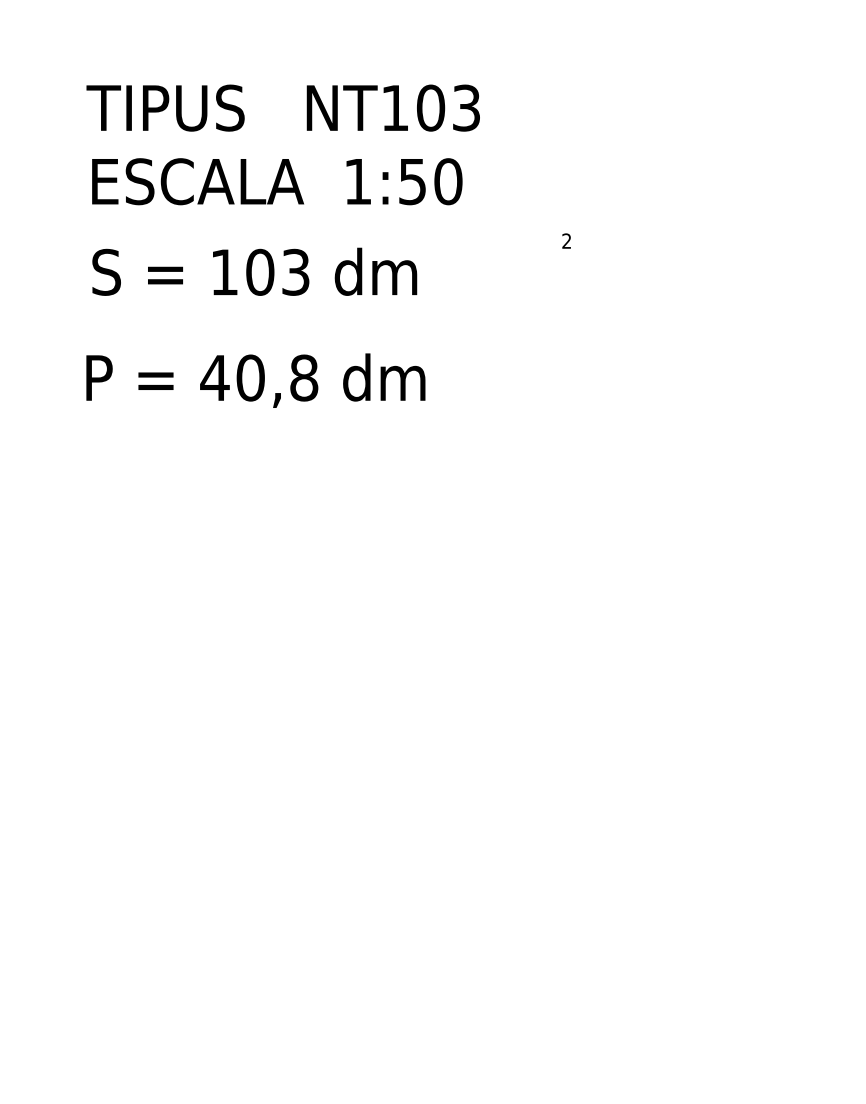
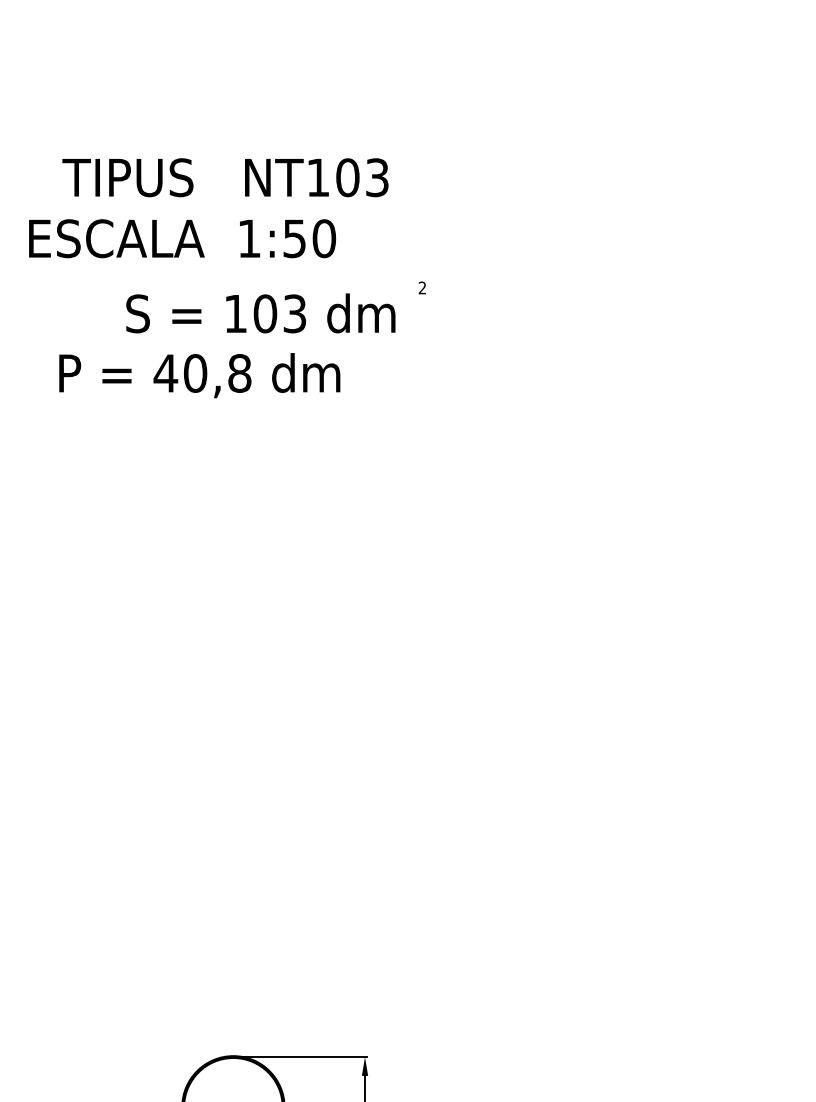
text: (283, 107) -> (225, 177), moved
text: (254, 271) -> (260, 313), moved
text: (255, 380) -> (199, 375), moved

